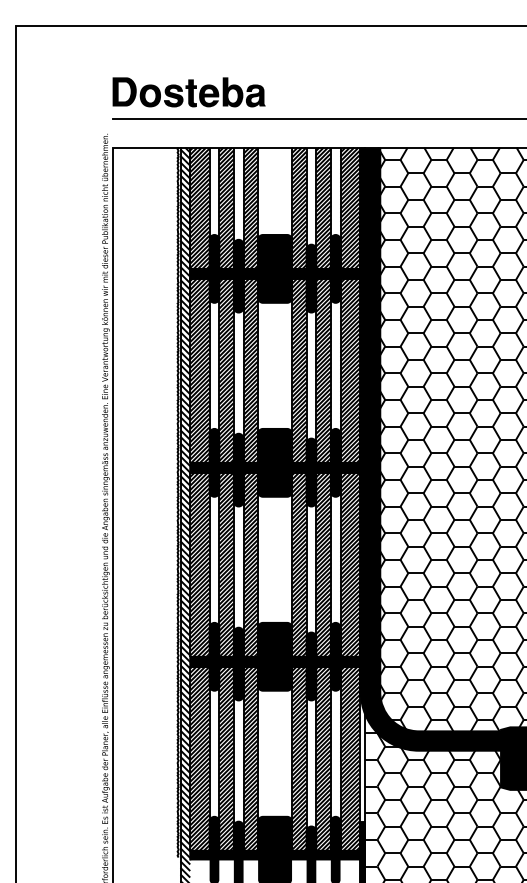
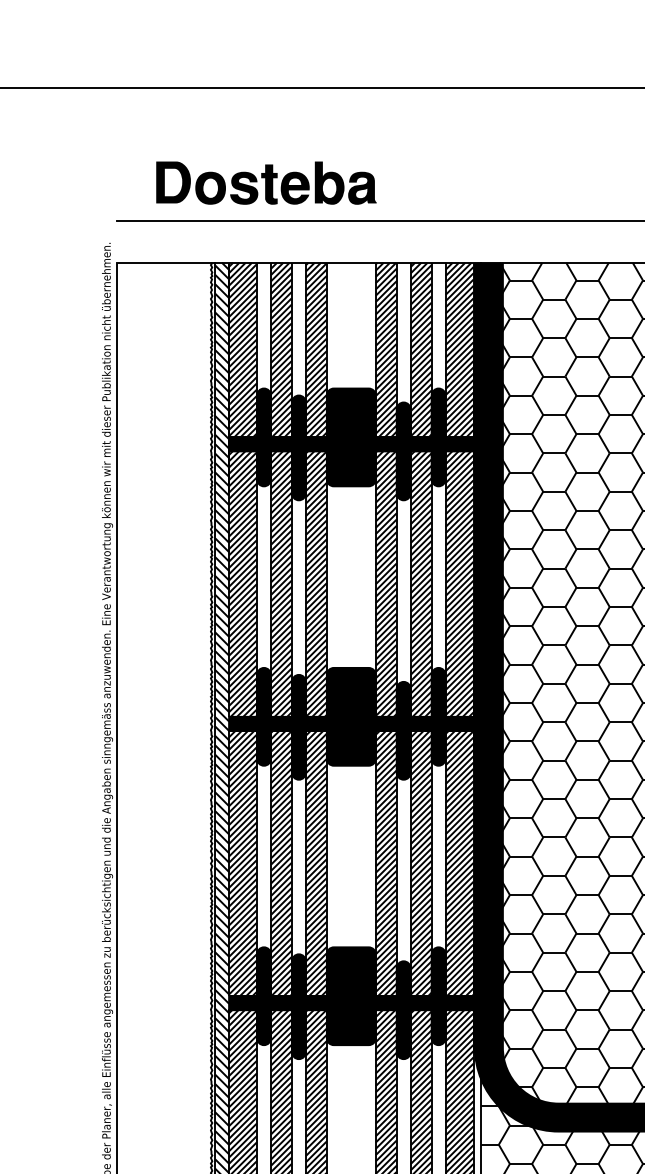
part: (188, 92) -> (265, 183), moved

